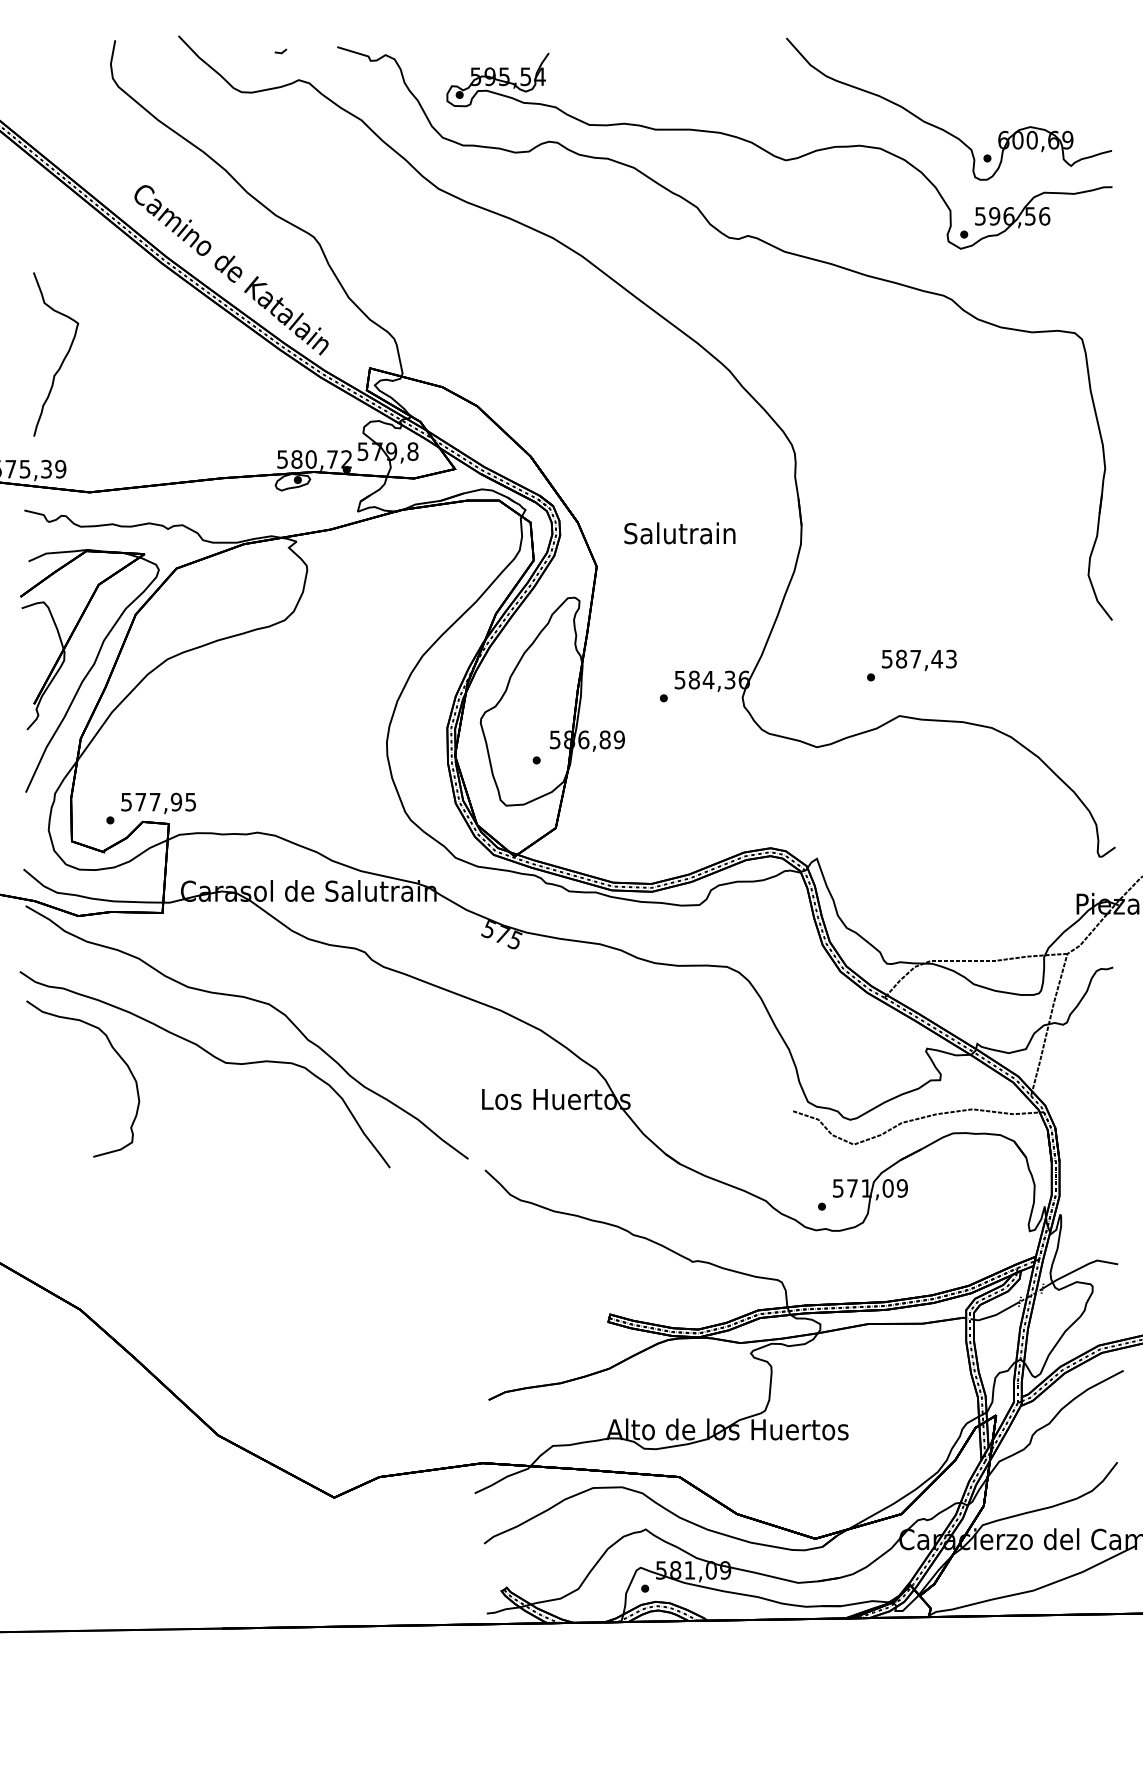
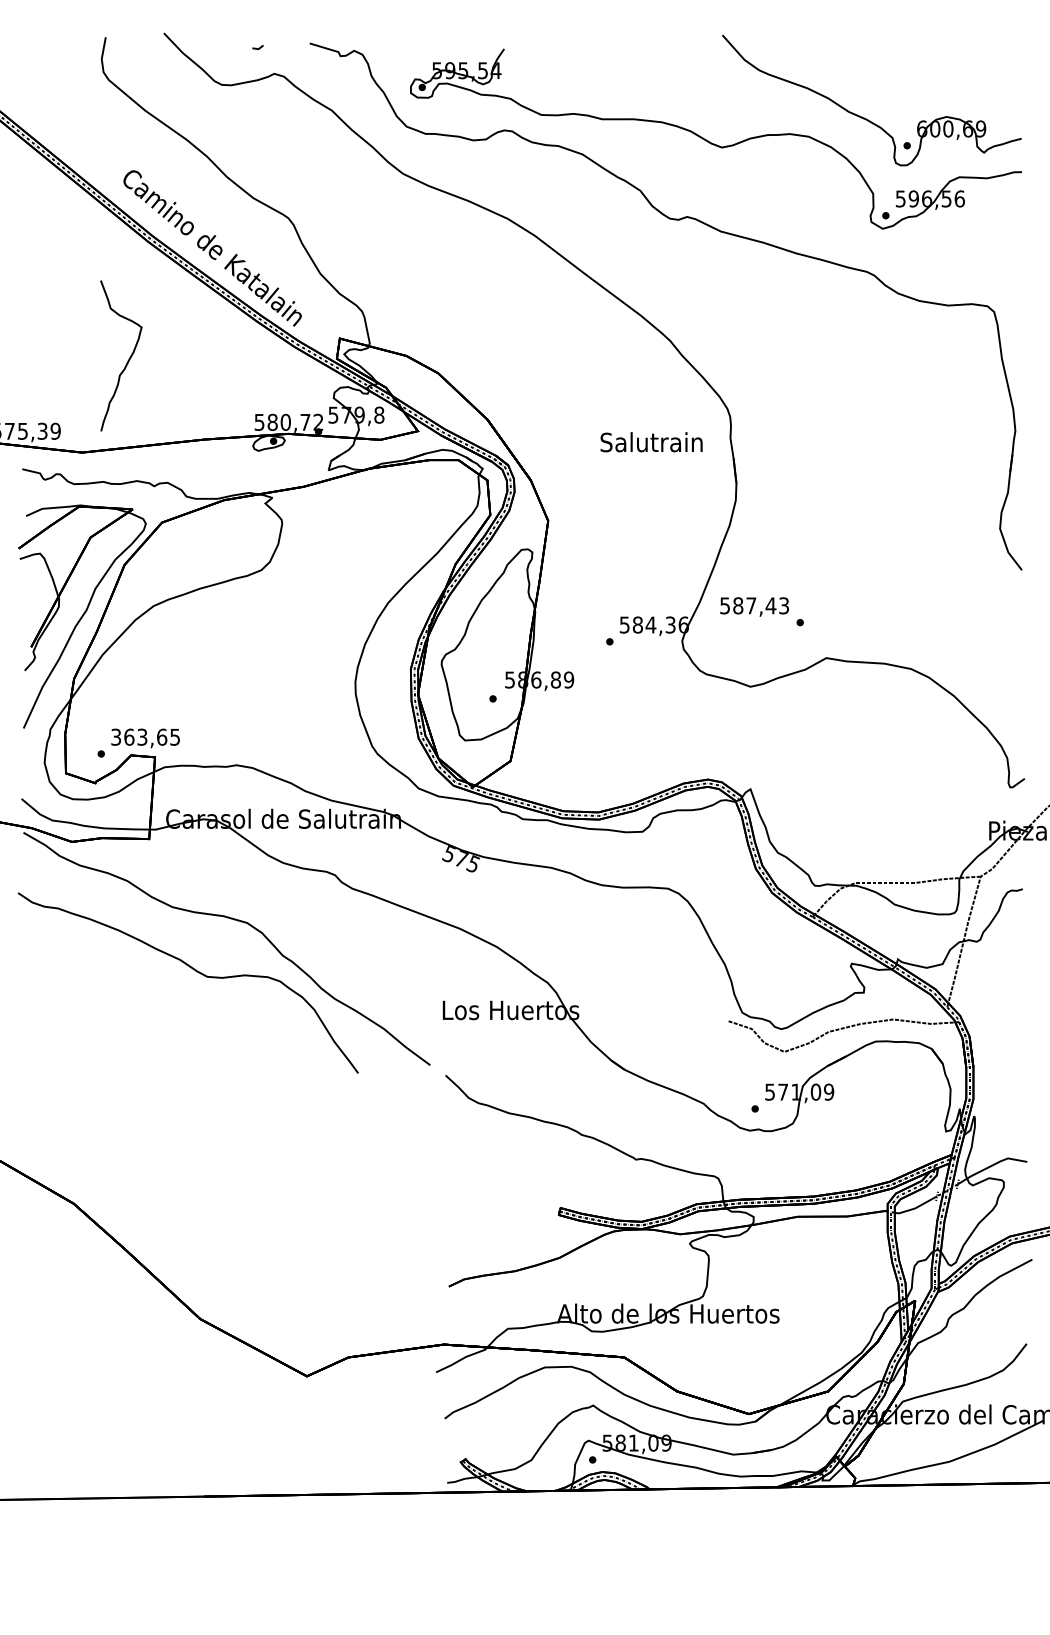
curve: (62, 359) -> (127, 360), moved
text: (679, 533) -> (651, 442), moved
text: (919, 659) -> (754, 606), moved
text: (151, 801) -> (139, 736), 577,95 -> 363,65
curve: (117, 1054) -> (107, 969), removed

